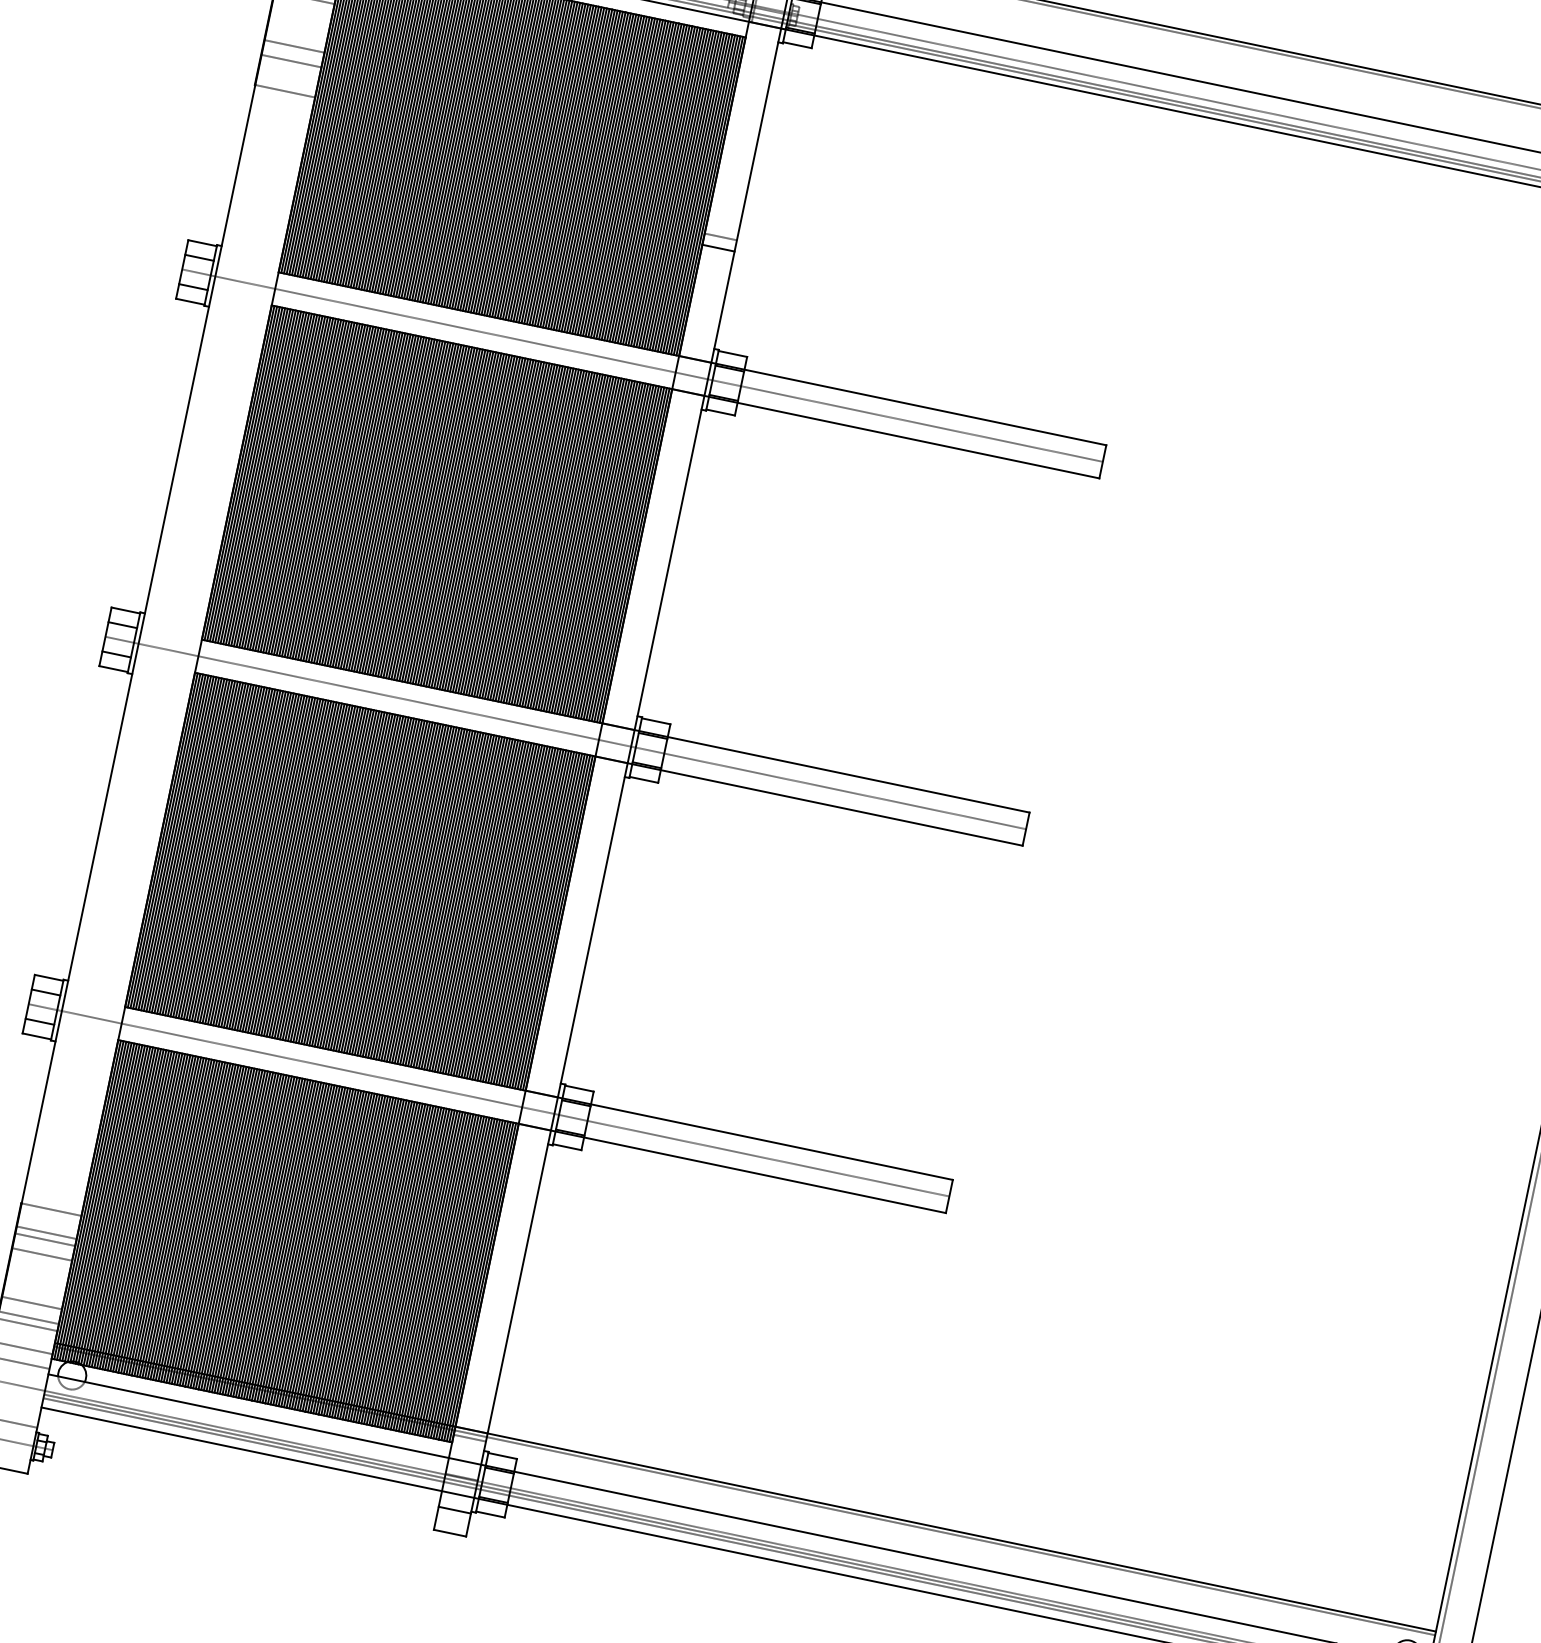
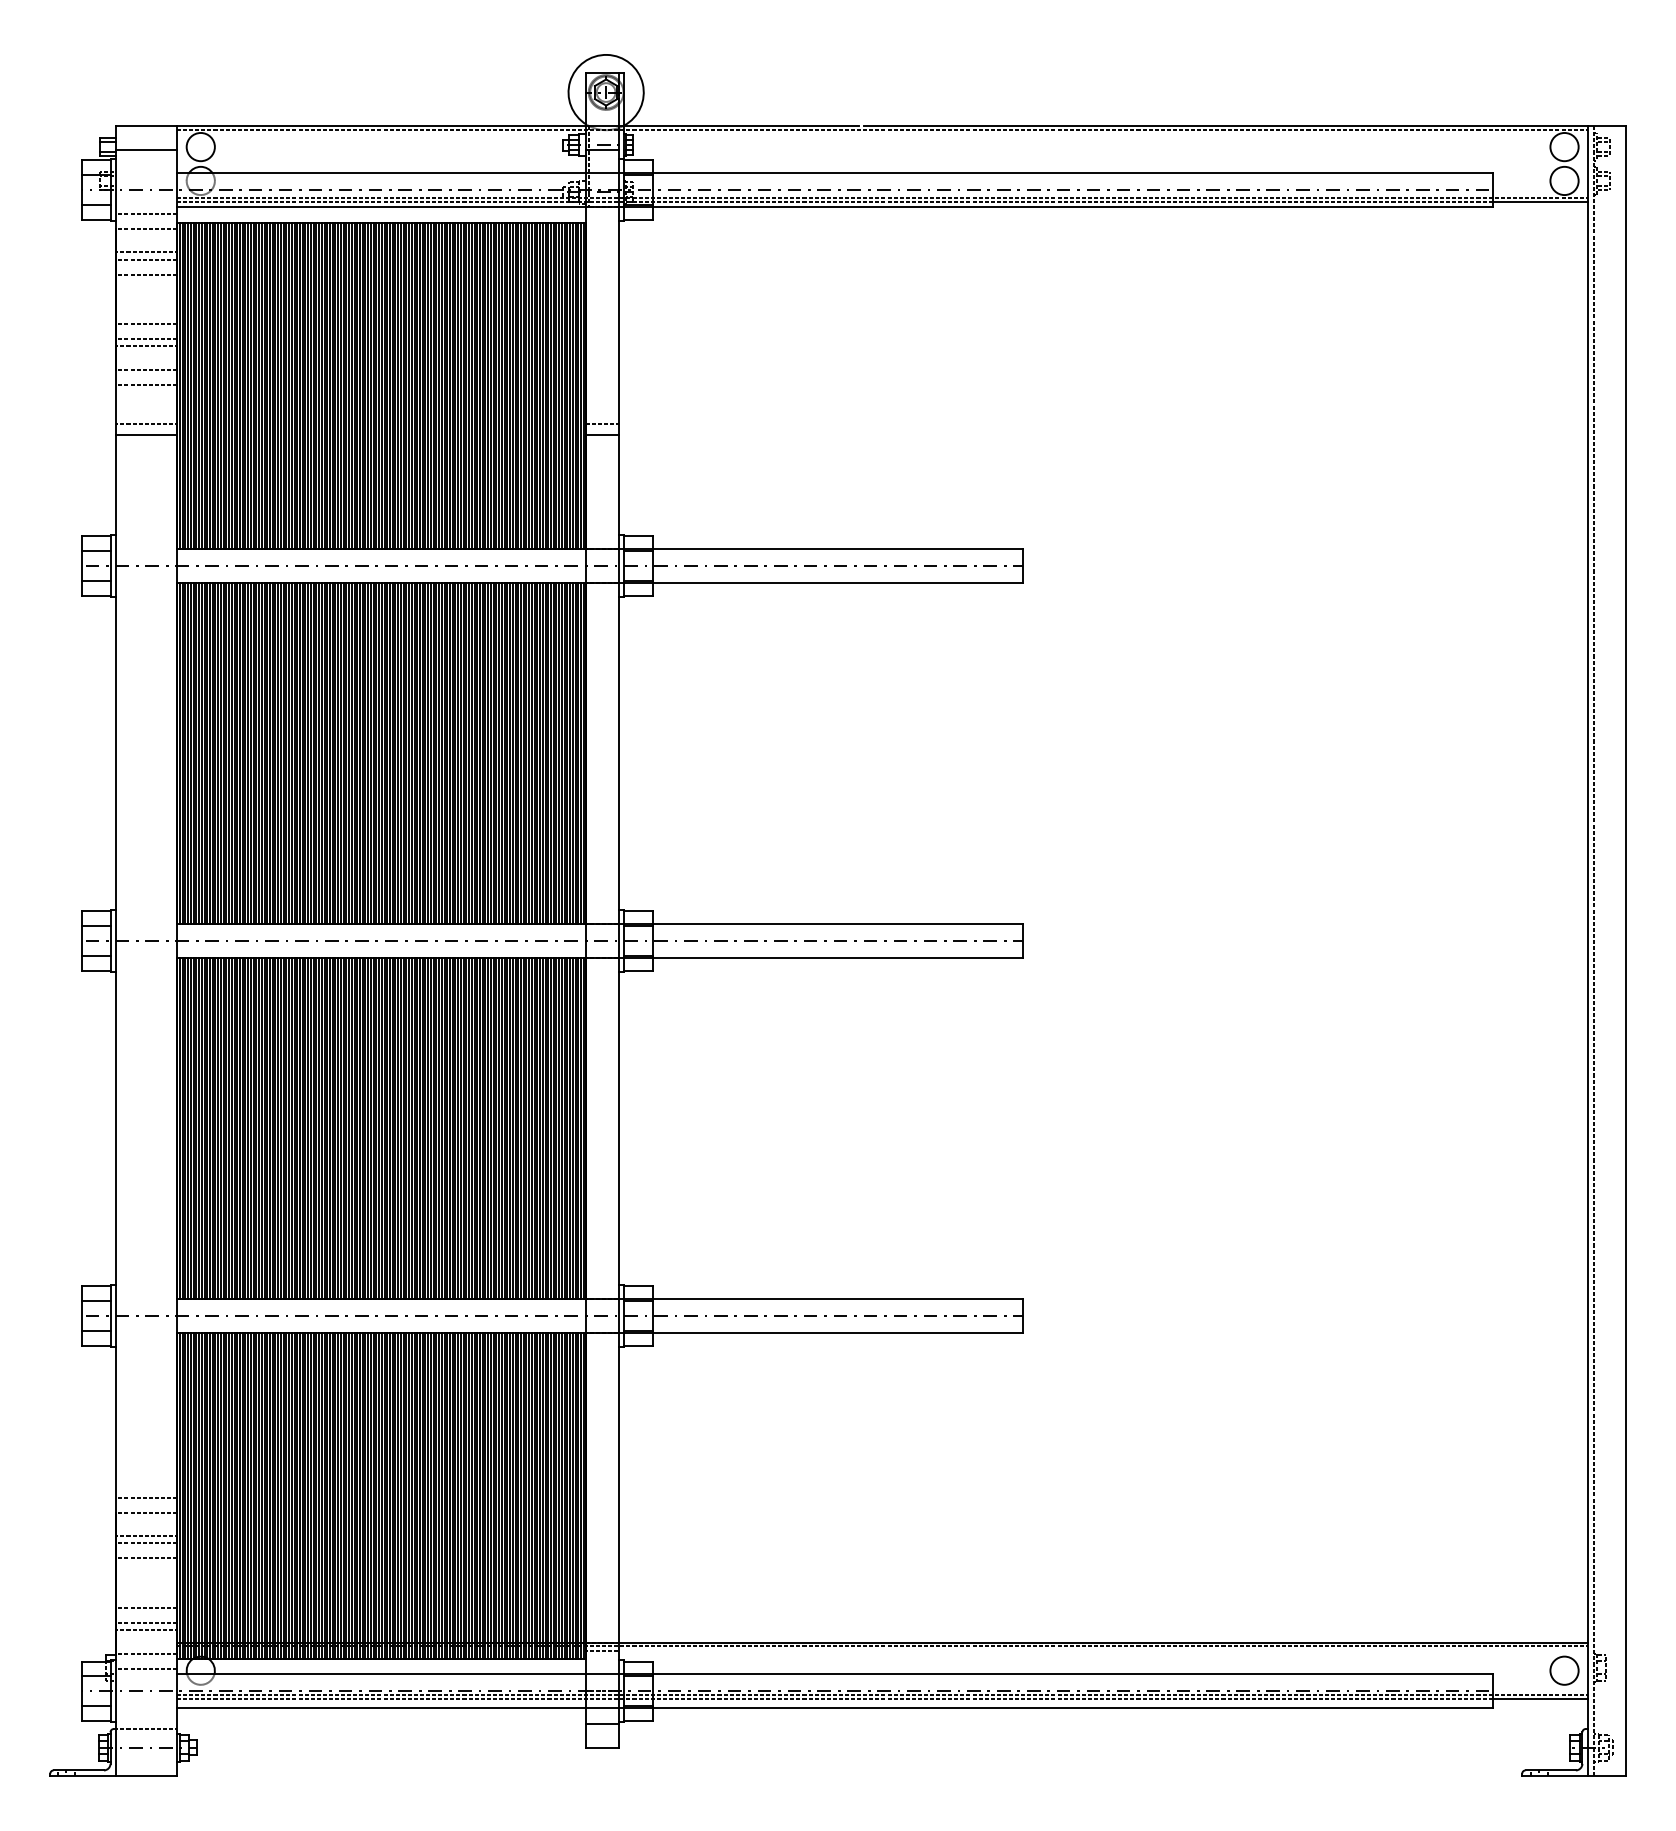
line: (289, 68) -> (146, 346), added
line: (281, 106) -> (146, 385), added
line: (274, 143) -> (146, 423), added
line: (271, 155) -> (146, 435), added
line: (54, 1194) -> (146, 1497), added

